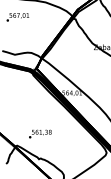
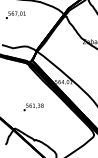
text: (40, 134) -> (33, 107), moved

